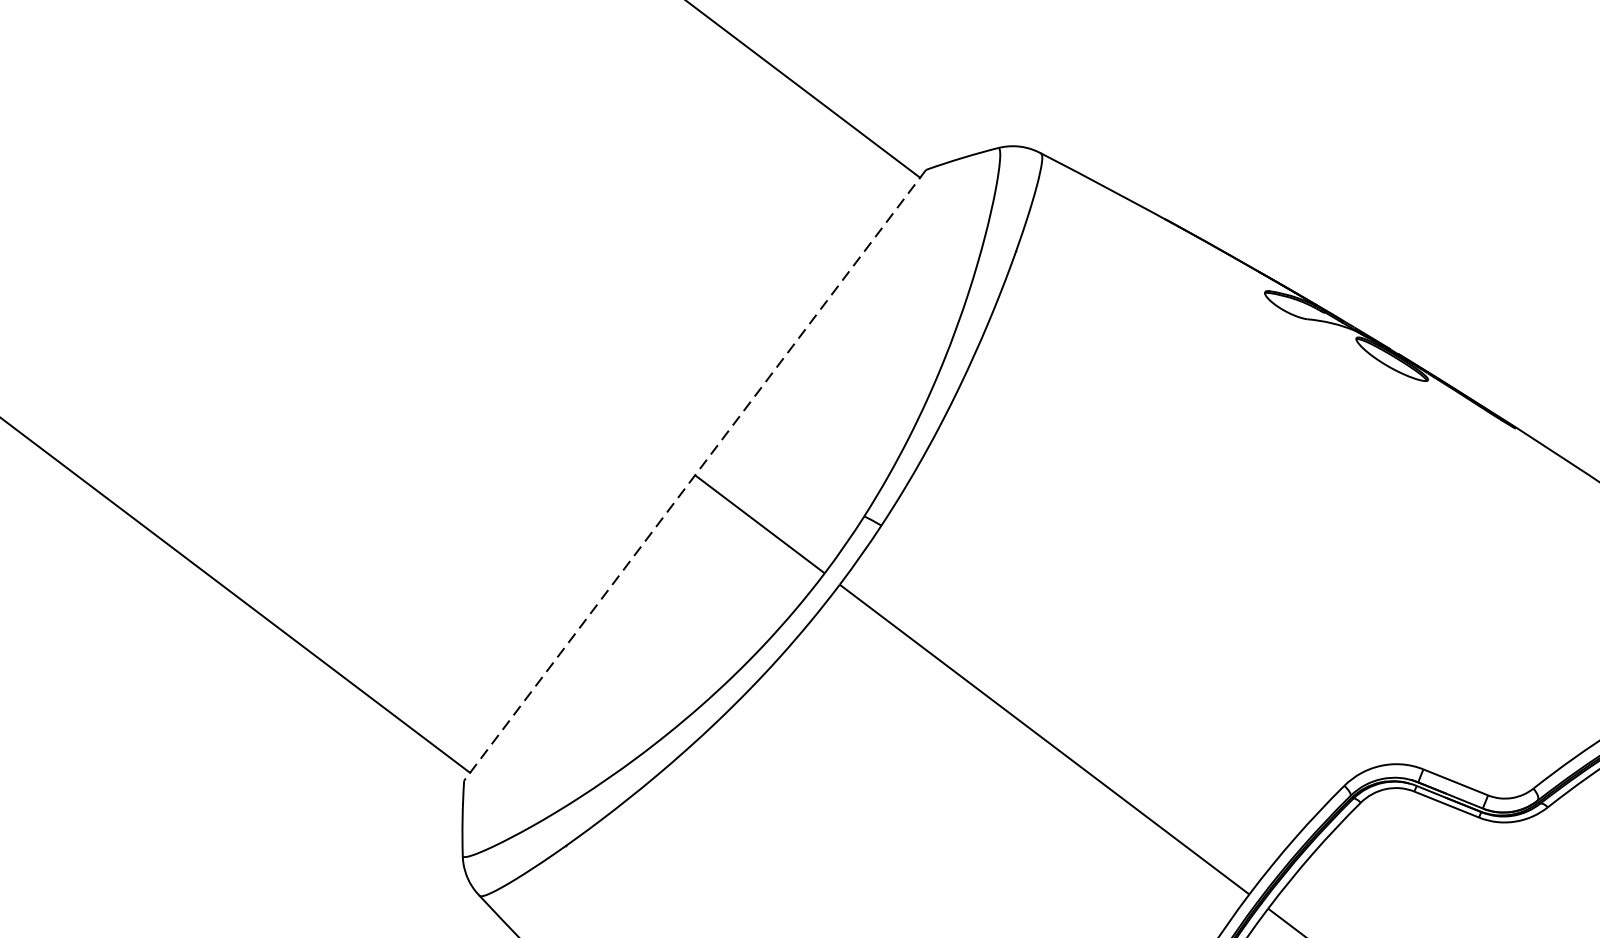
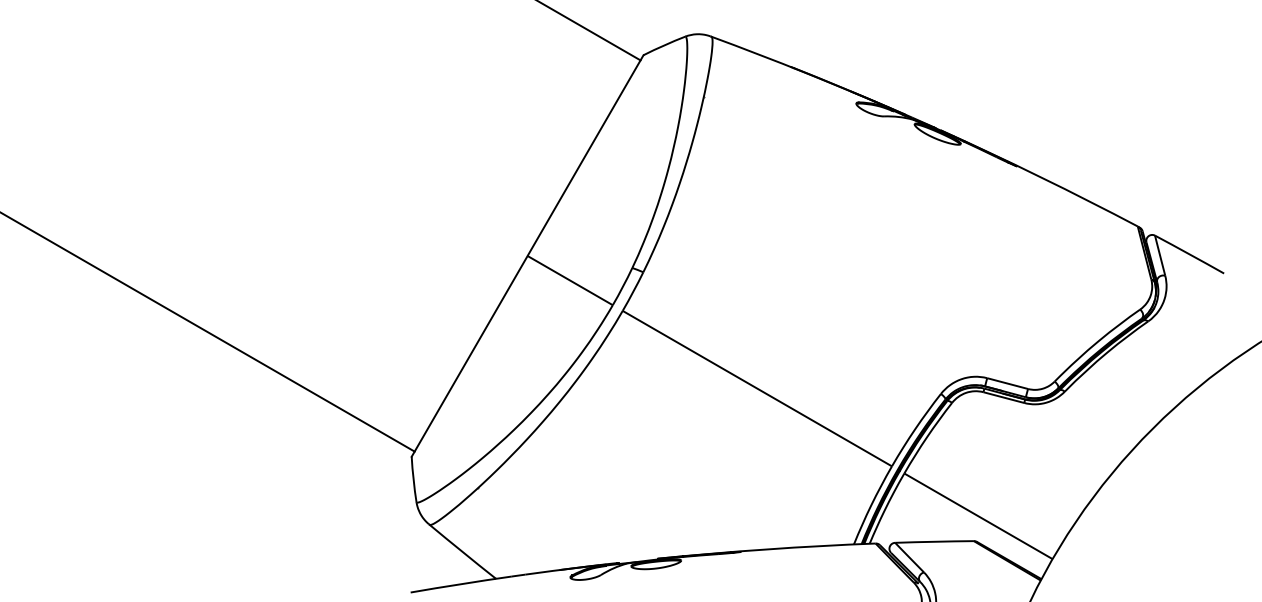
line: (694, 476) -> (527, 256), dashed -> solid

